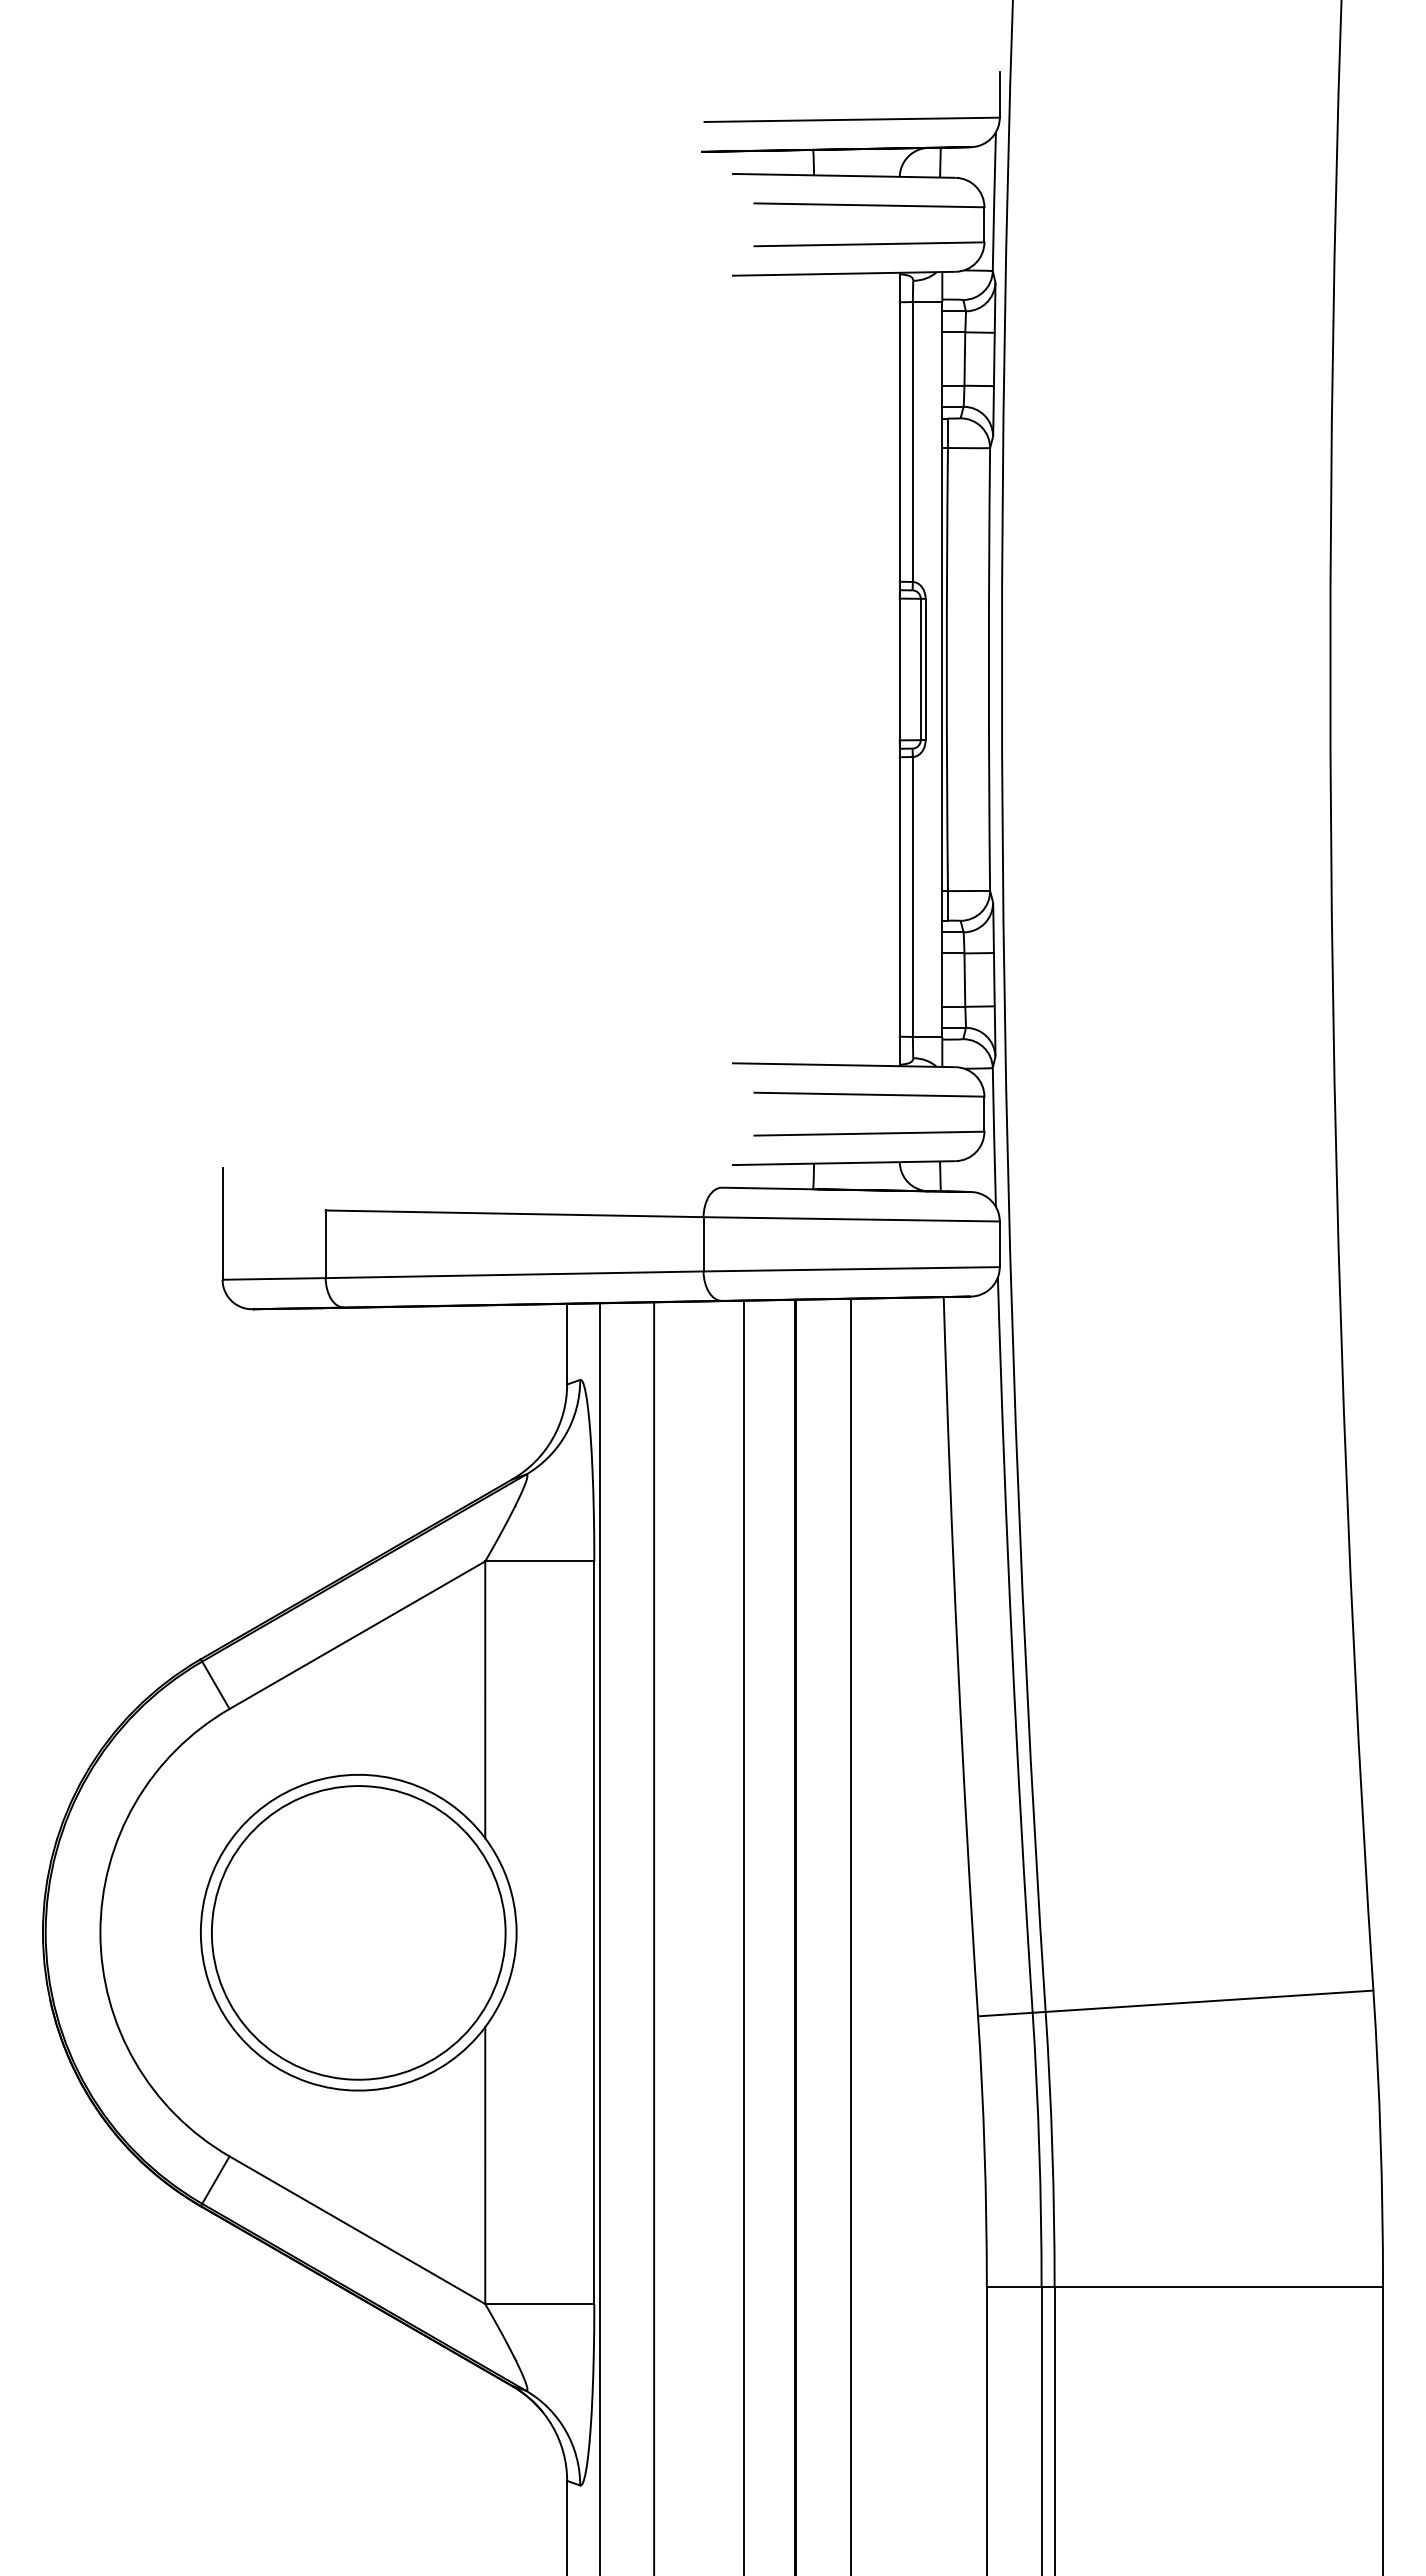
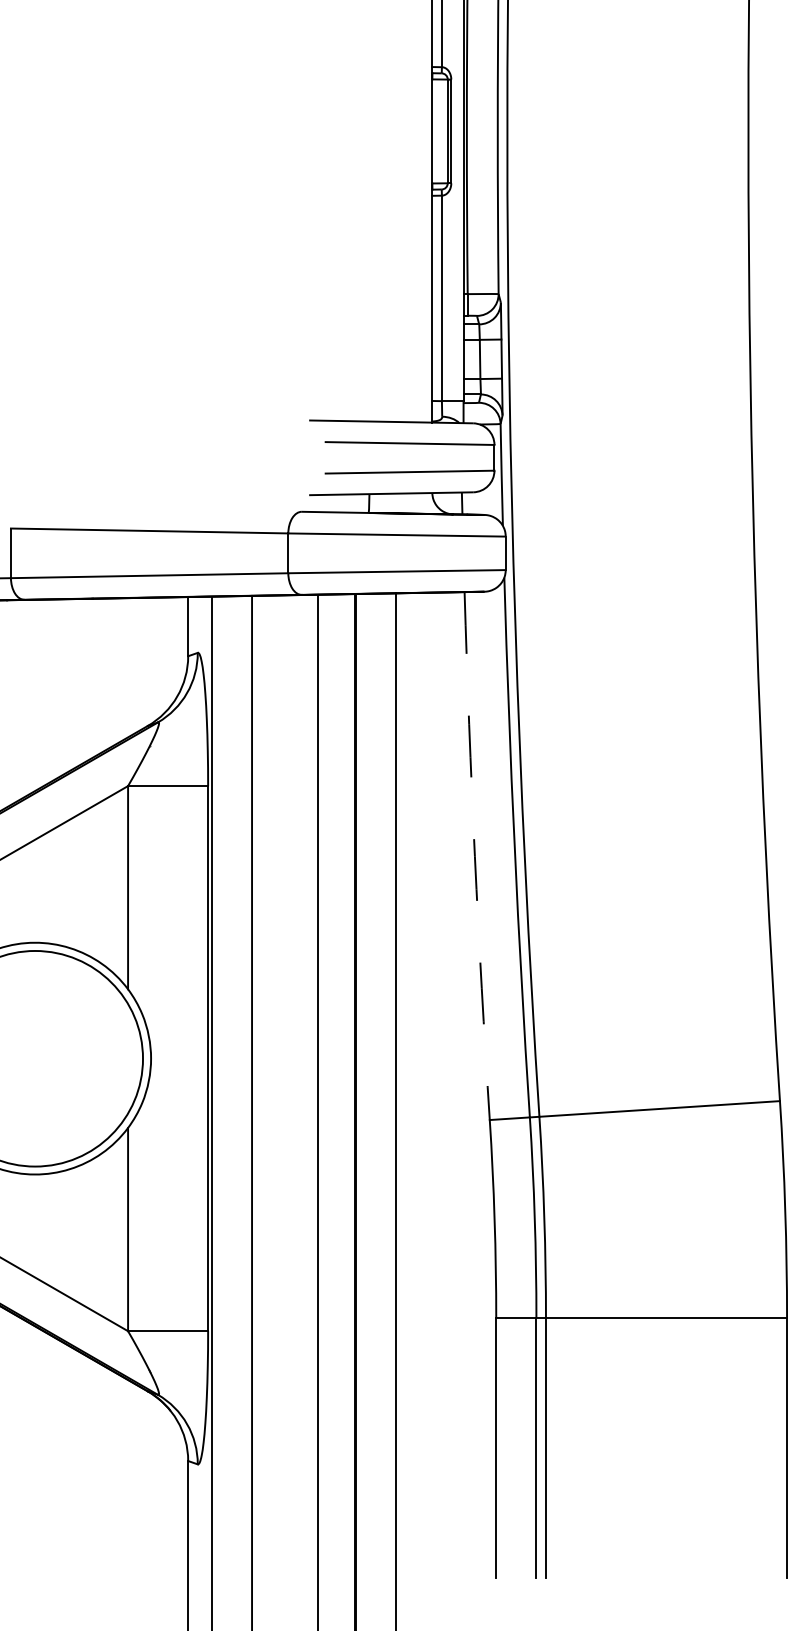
arc: (957, 1656) -> (474, 855), solid -> dashed

